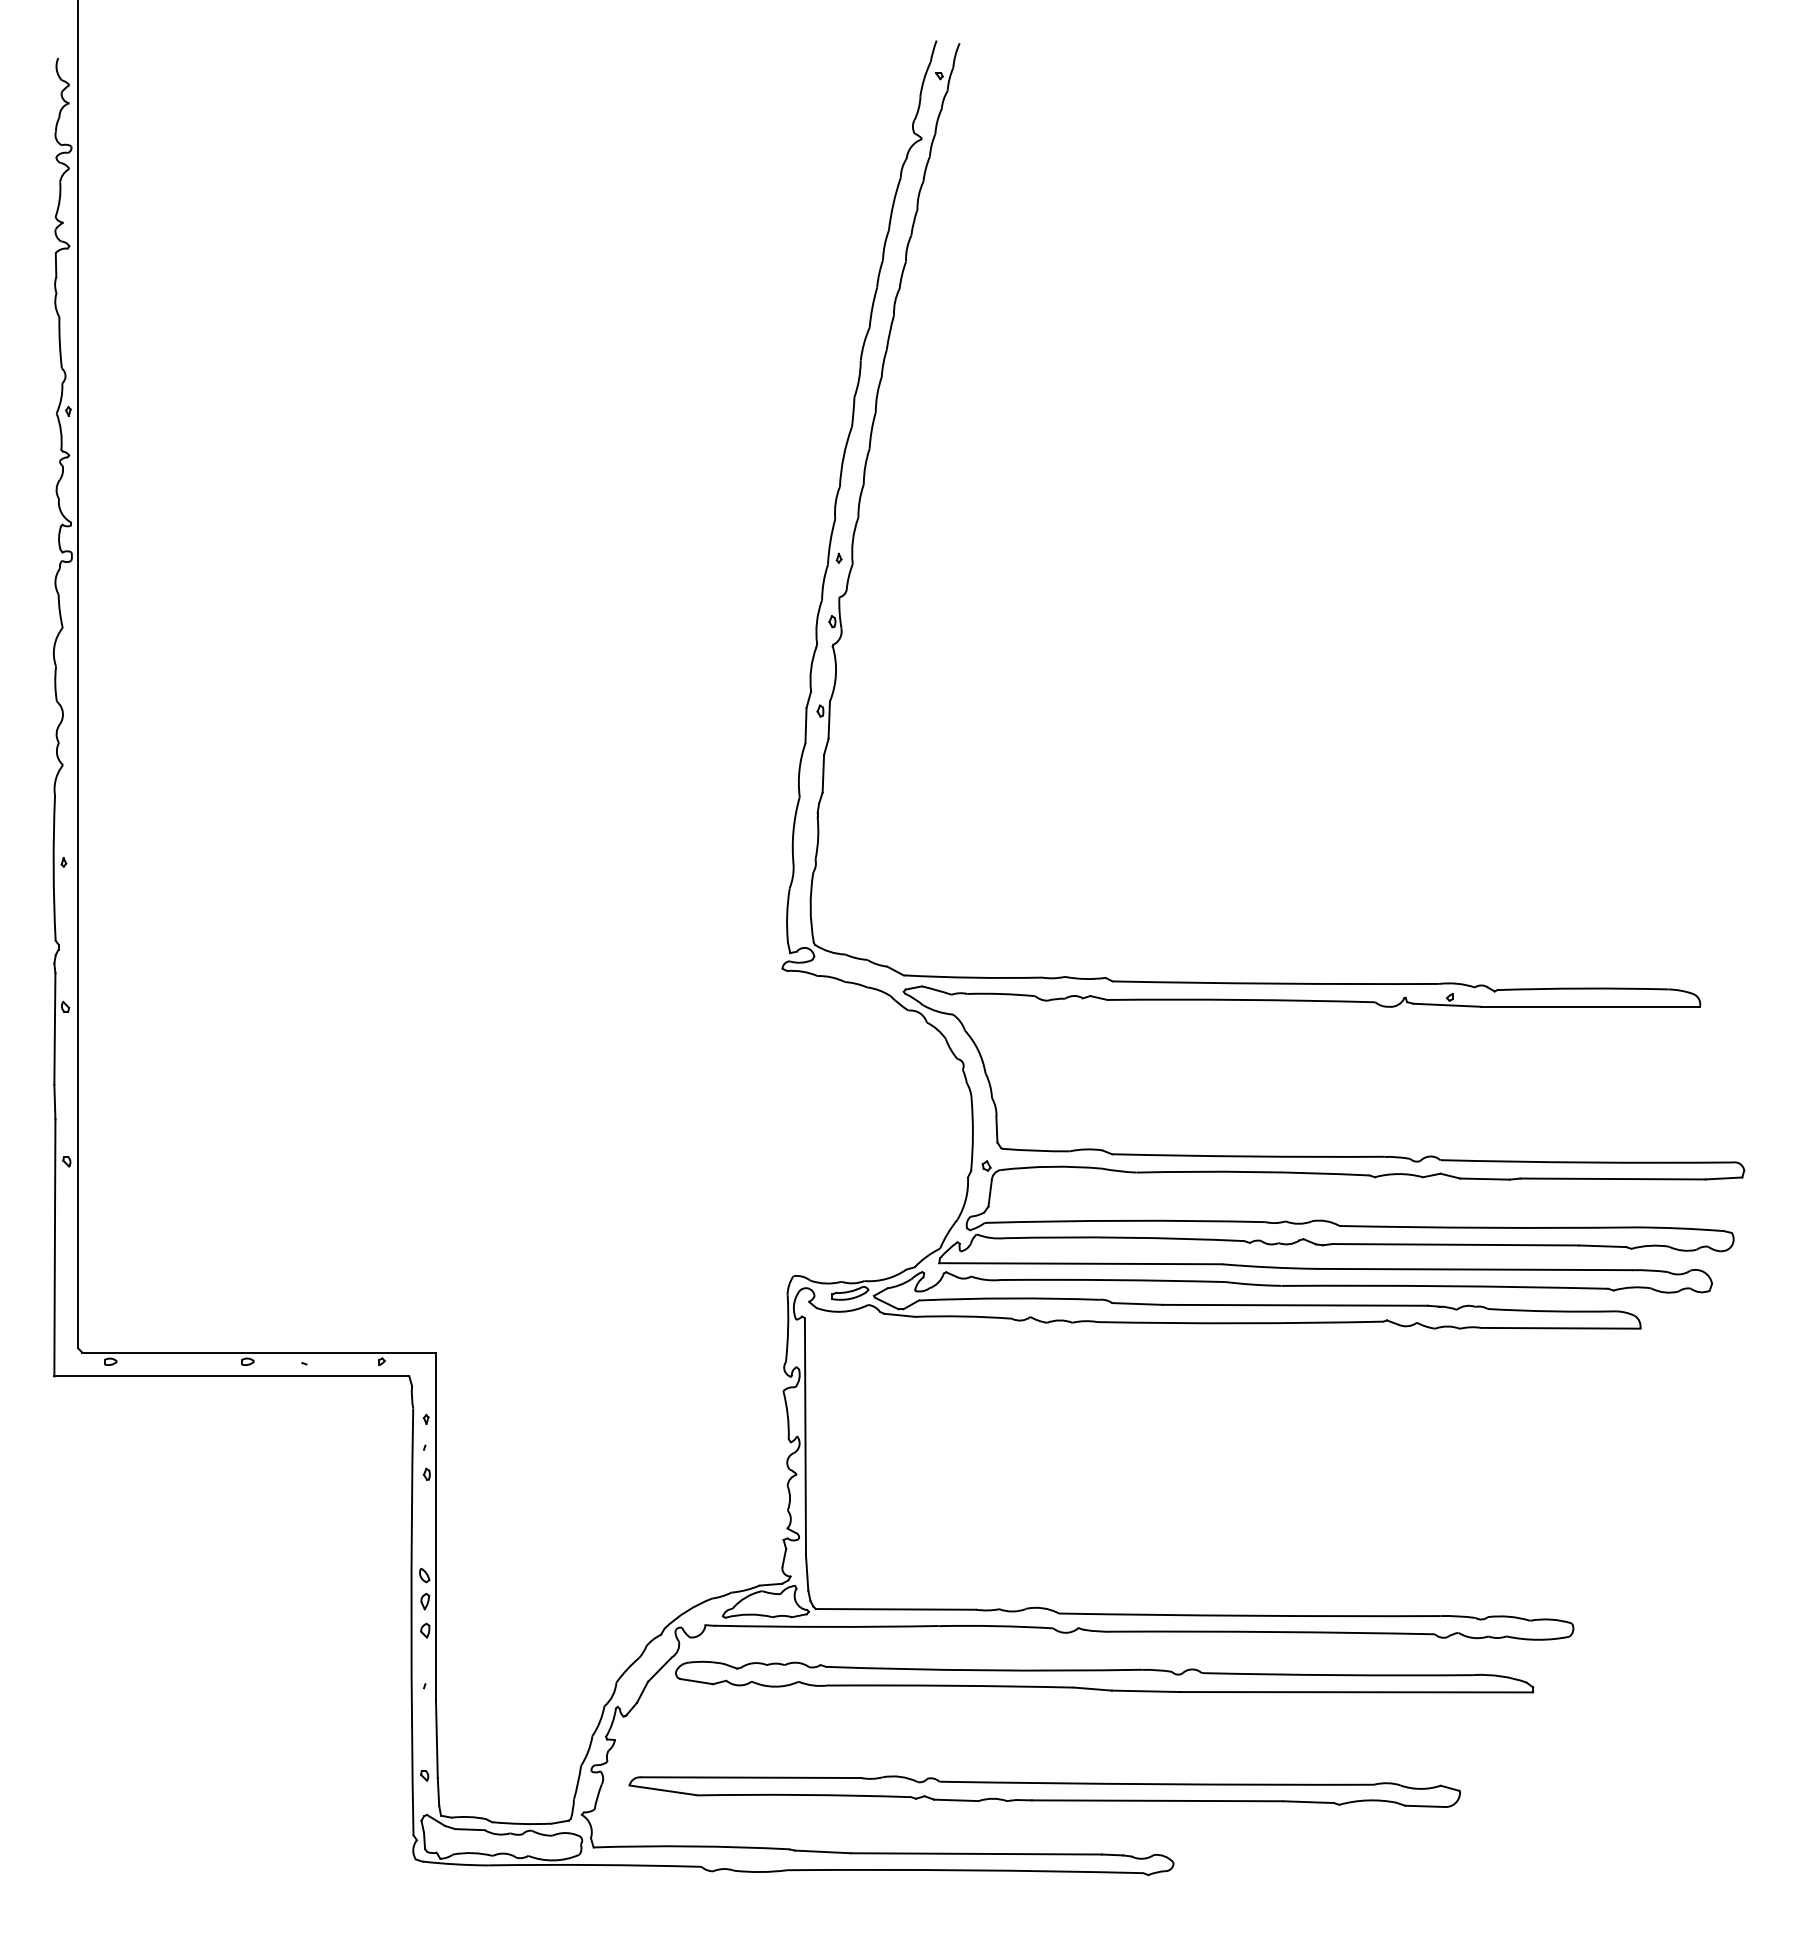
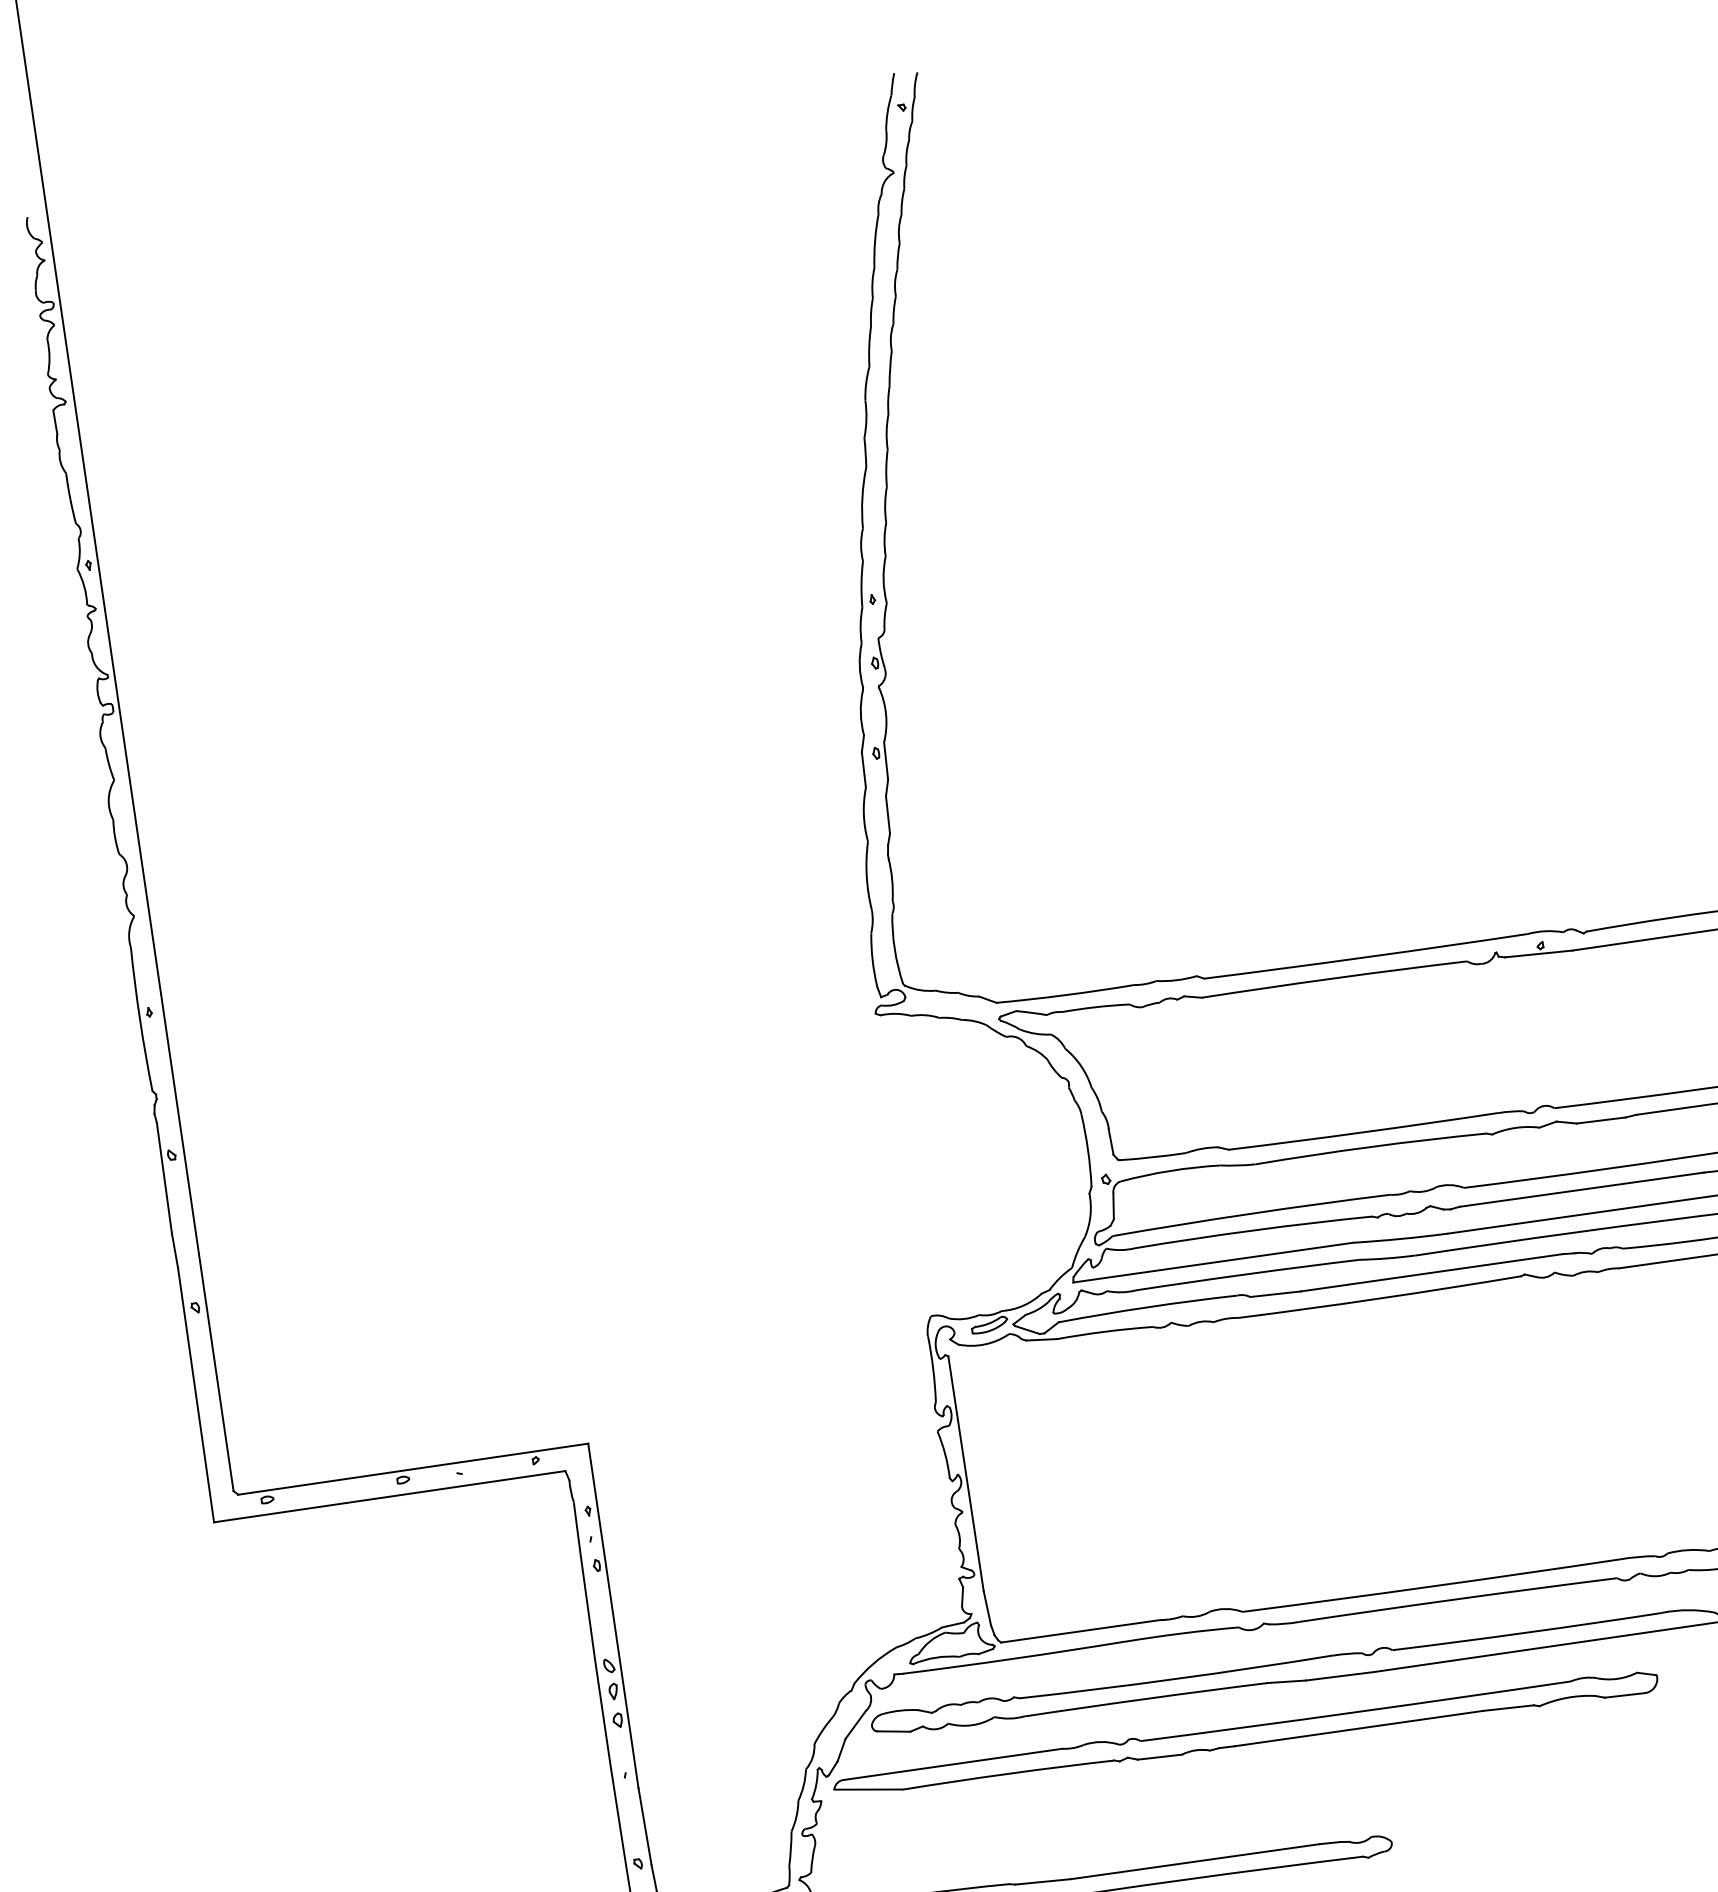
part: (1044, 1791) -> (1245, 1735), moved

